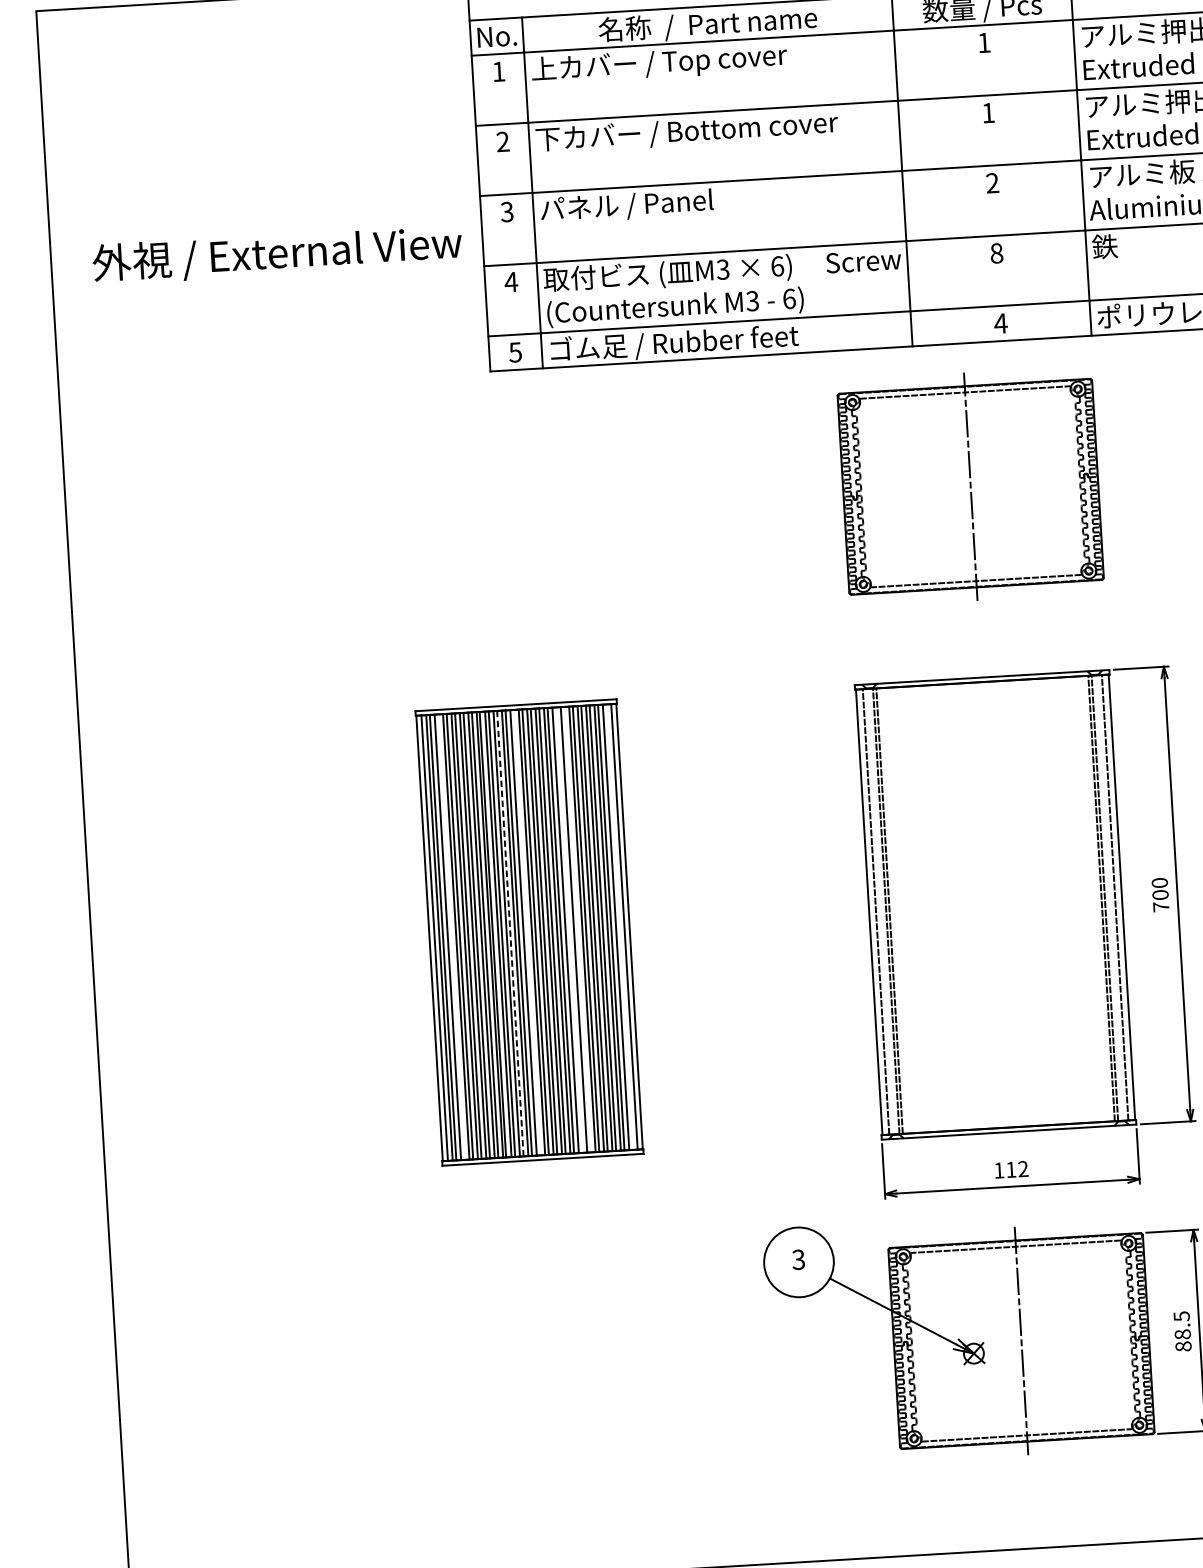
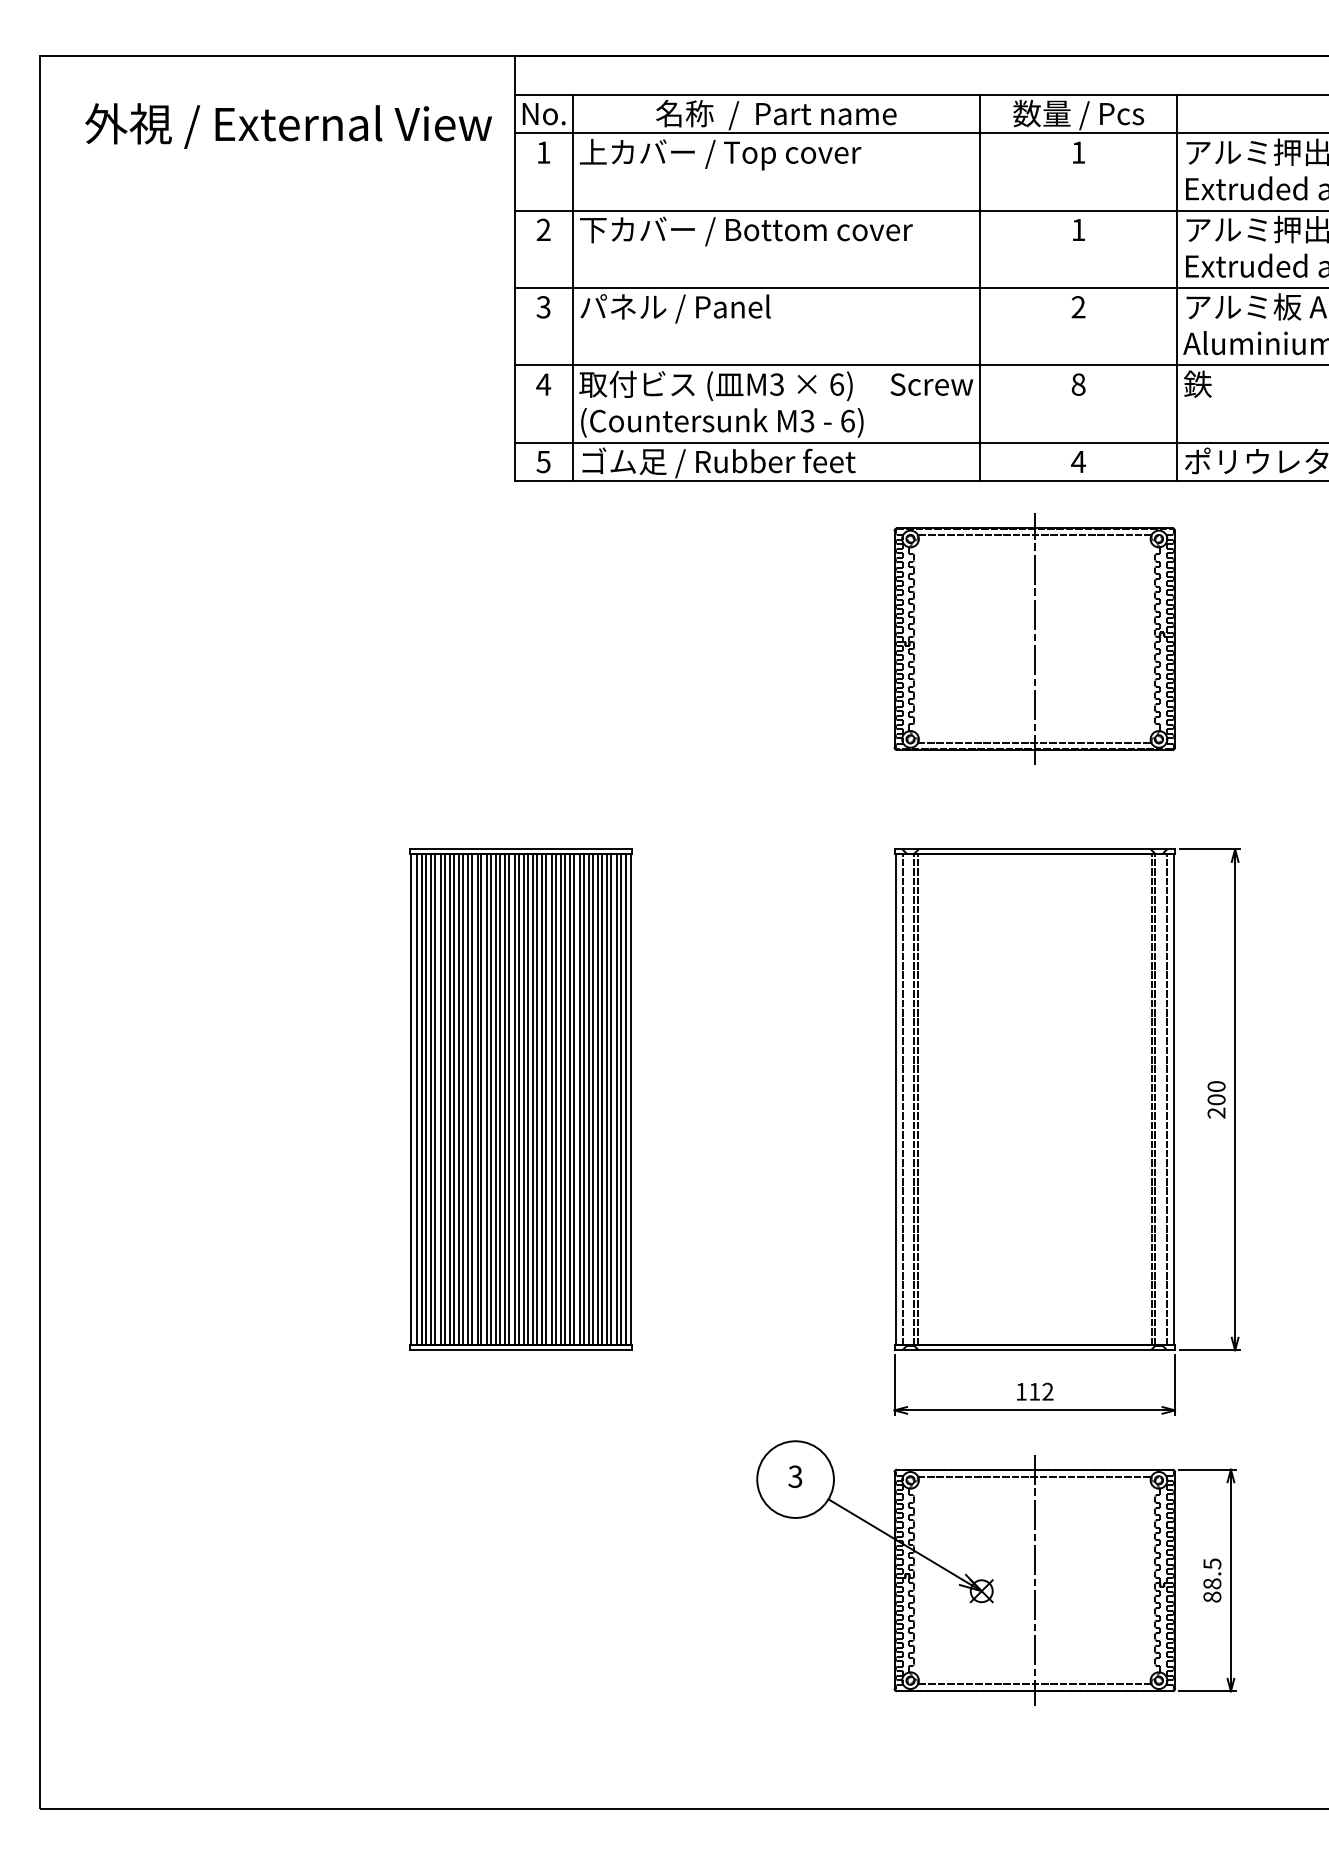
text: (277, 254) -> (288, 125), moved
text: (1161, 906) -> (1216, 1112), 700 -> 200
line: (619, 926) -> (620, 1099), added
line: (568, 929) -> (564, 1099), added
line: (577, 929) -> (574, 1099), added
line: (527, 932) -> (518, 1099), added
line: (510, 933) -> (500, 1099), dashed -> solid
line: (451, 936) -> (435, 1099), added

